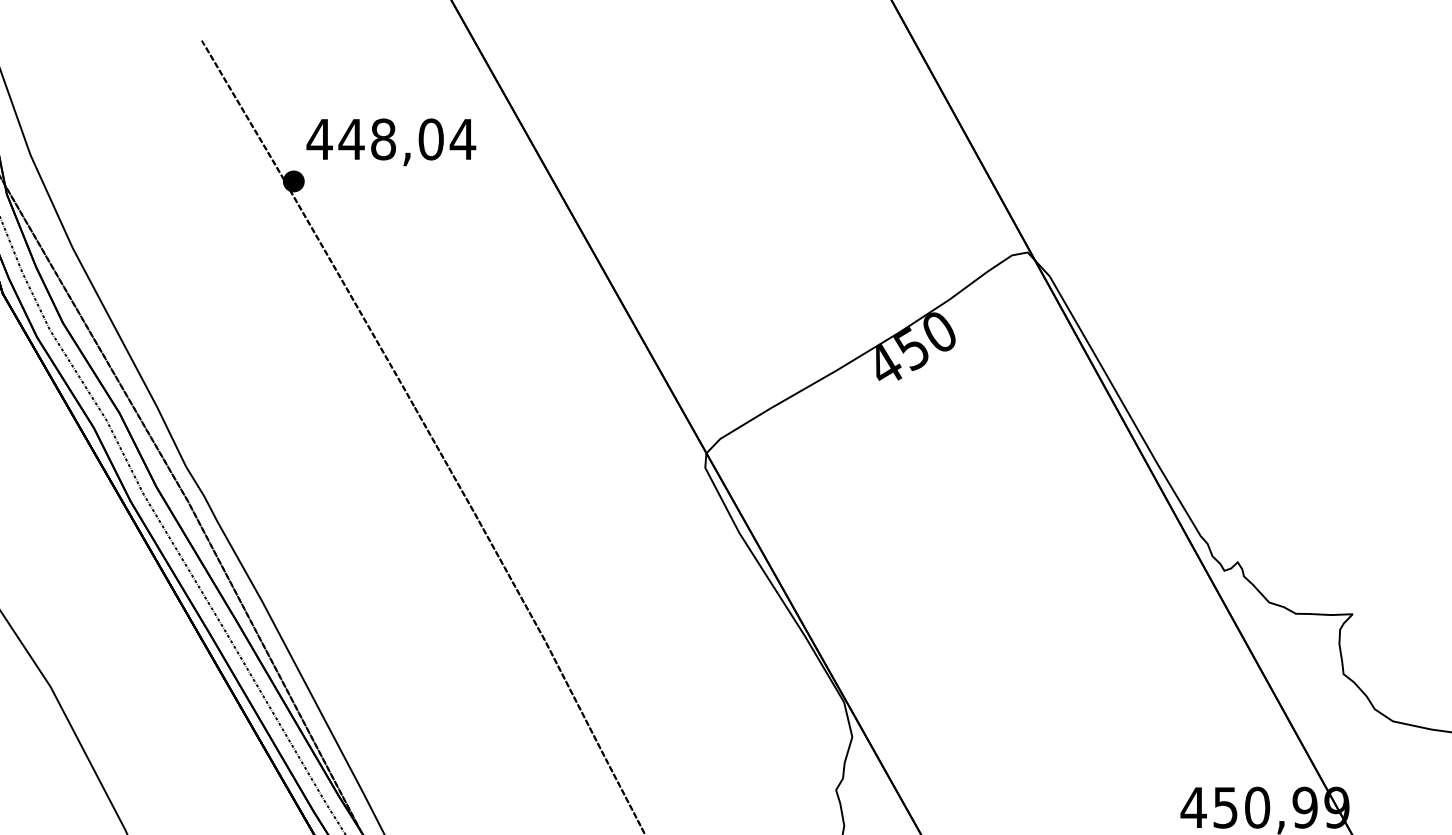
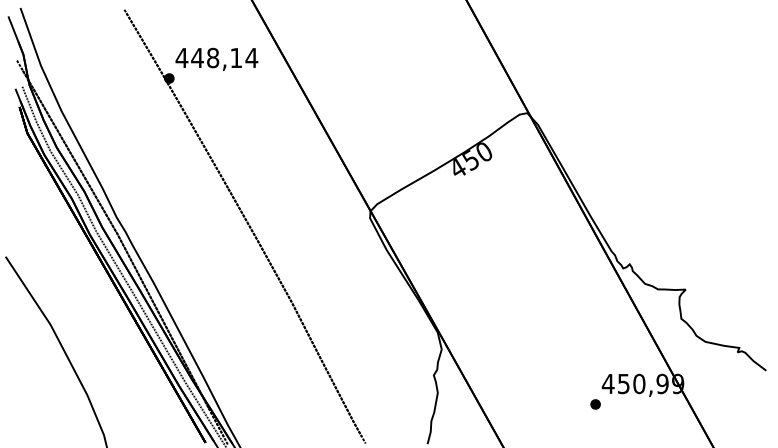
text: (431, 138) -> (236, 57), 448,04 -> 448,14

